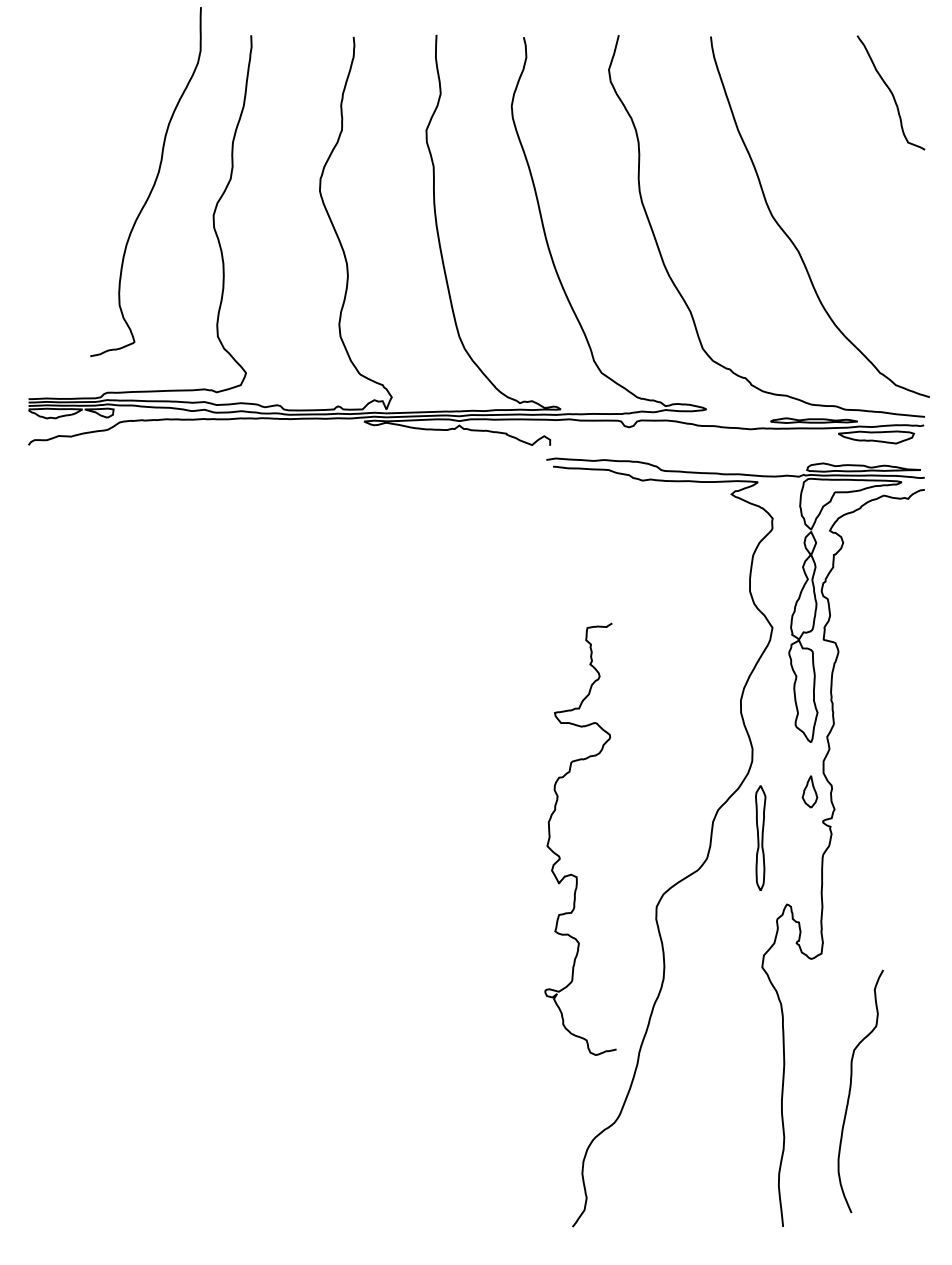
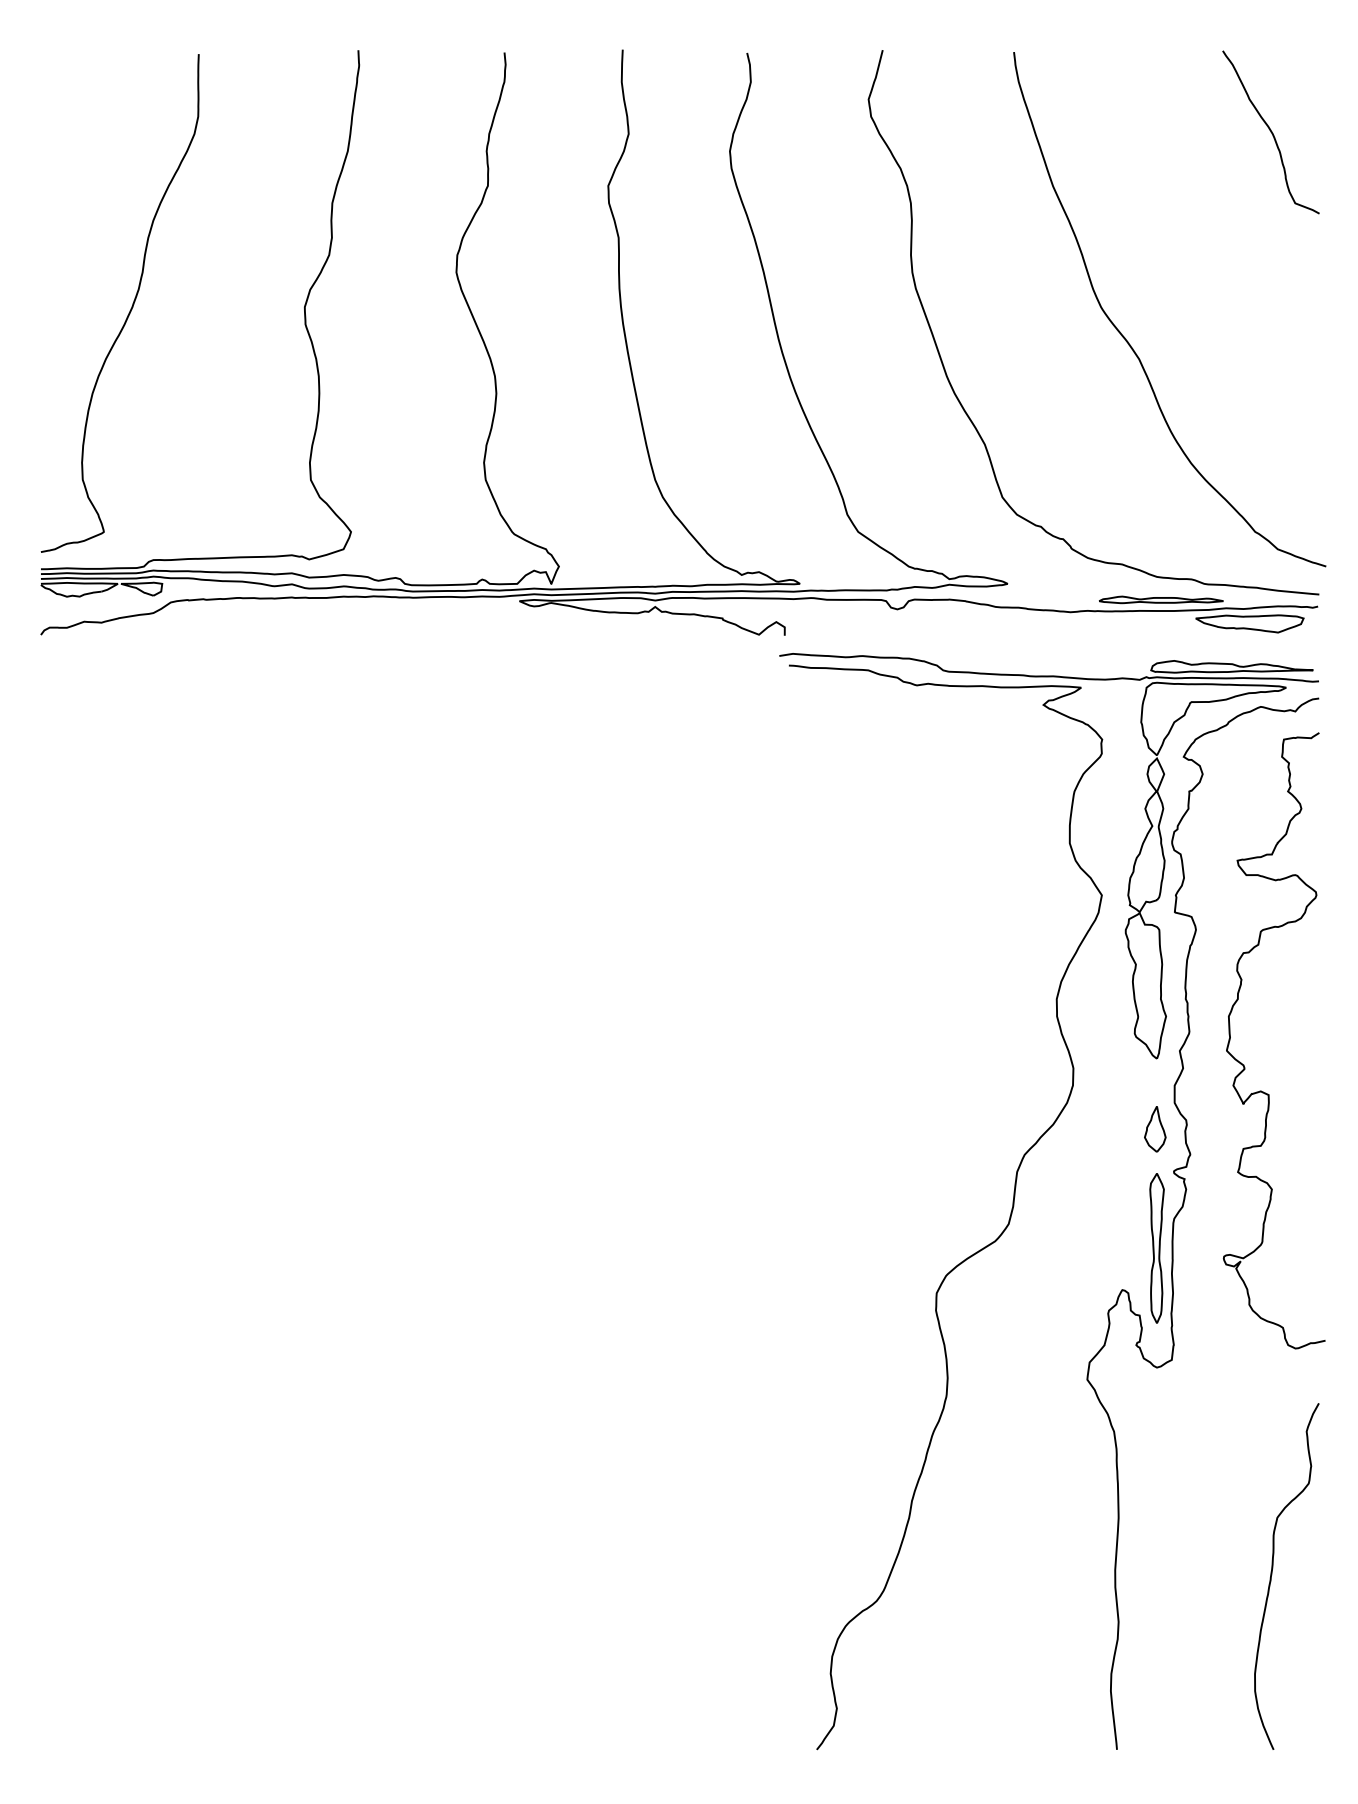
curve: (153, 185) -> (130, 308), moved
part: (760, 838) -> (1156, 1248), moved
curve: (559, 855) -> (1244, 1064), moved
curve: (850, 1090) -> (1272, 1575), moved

